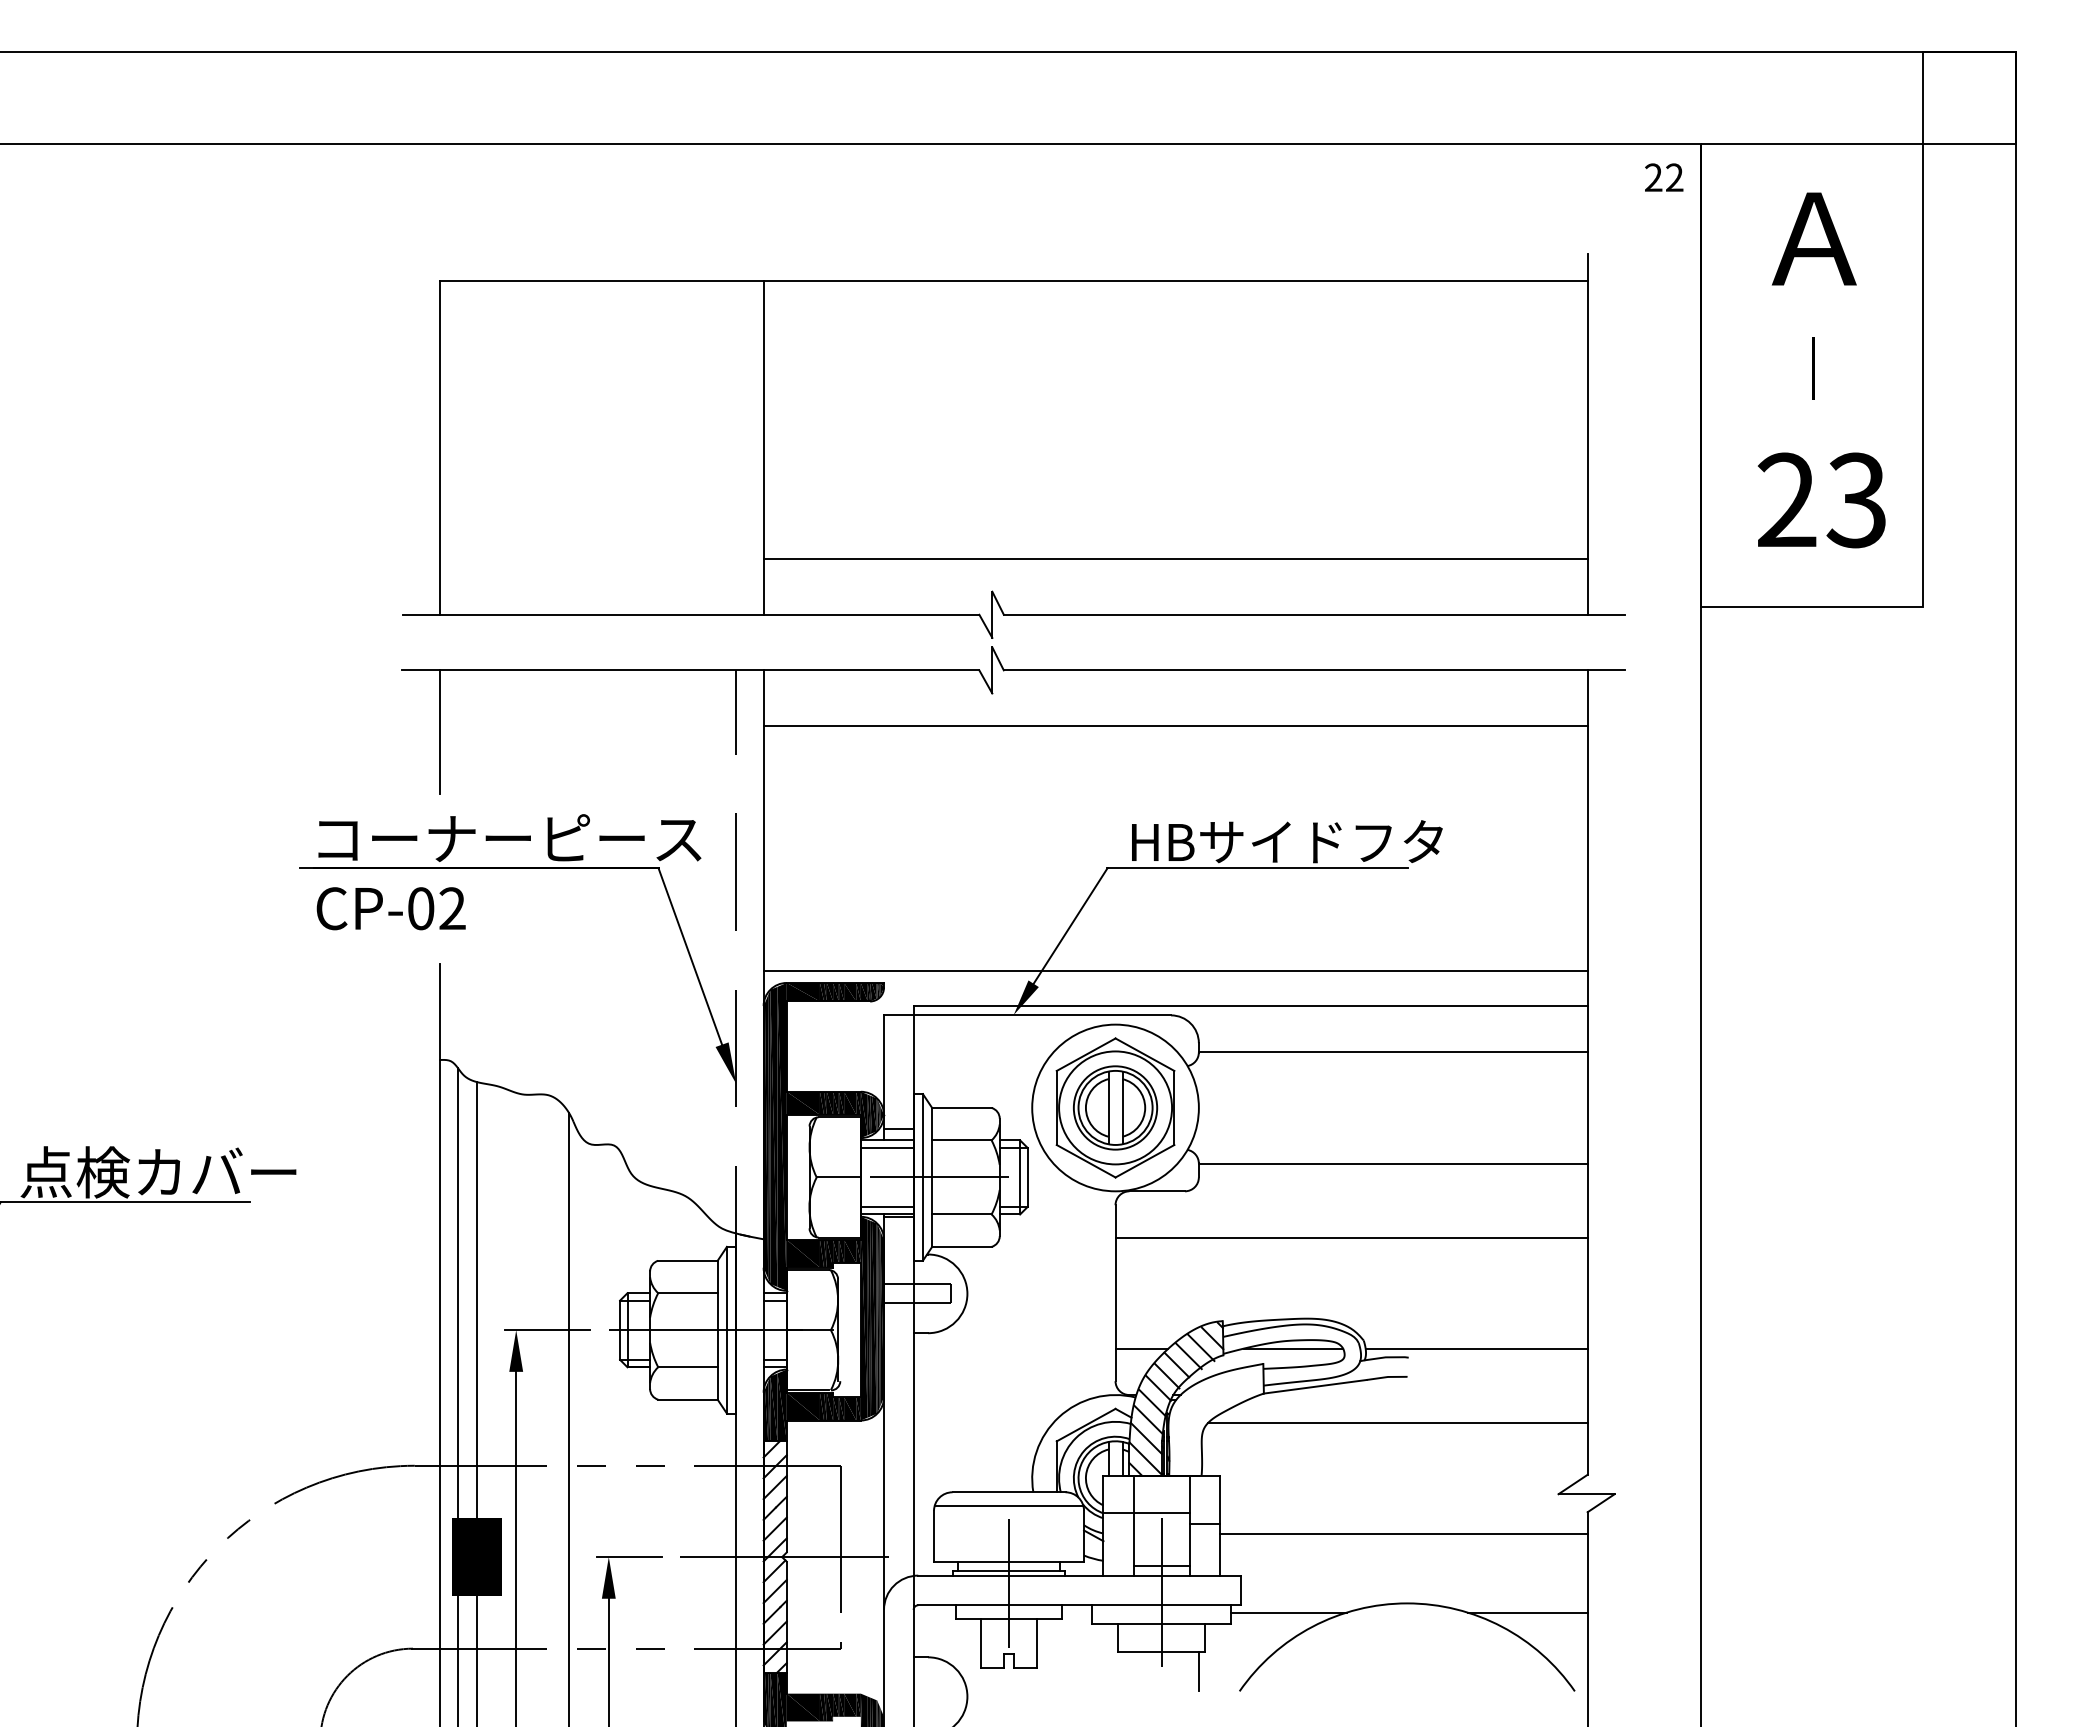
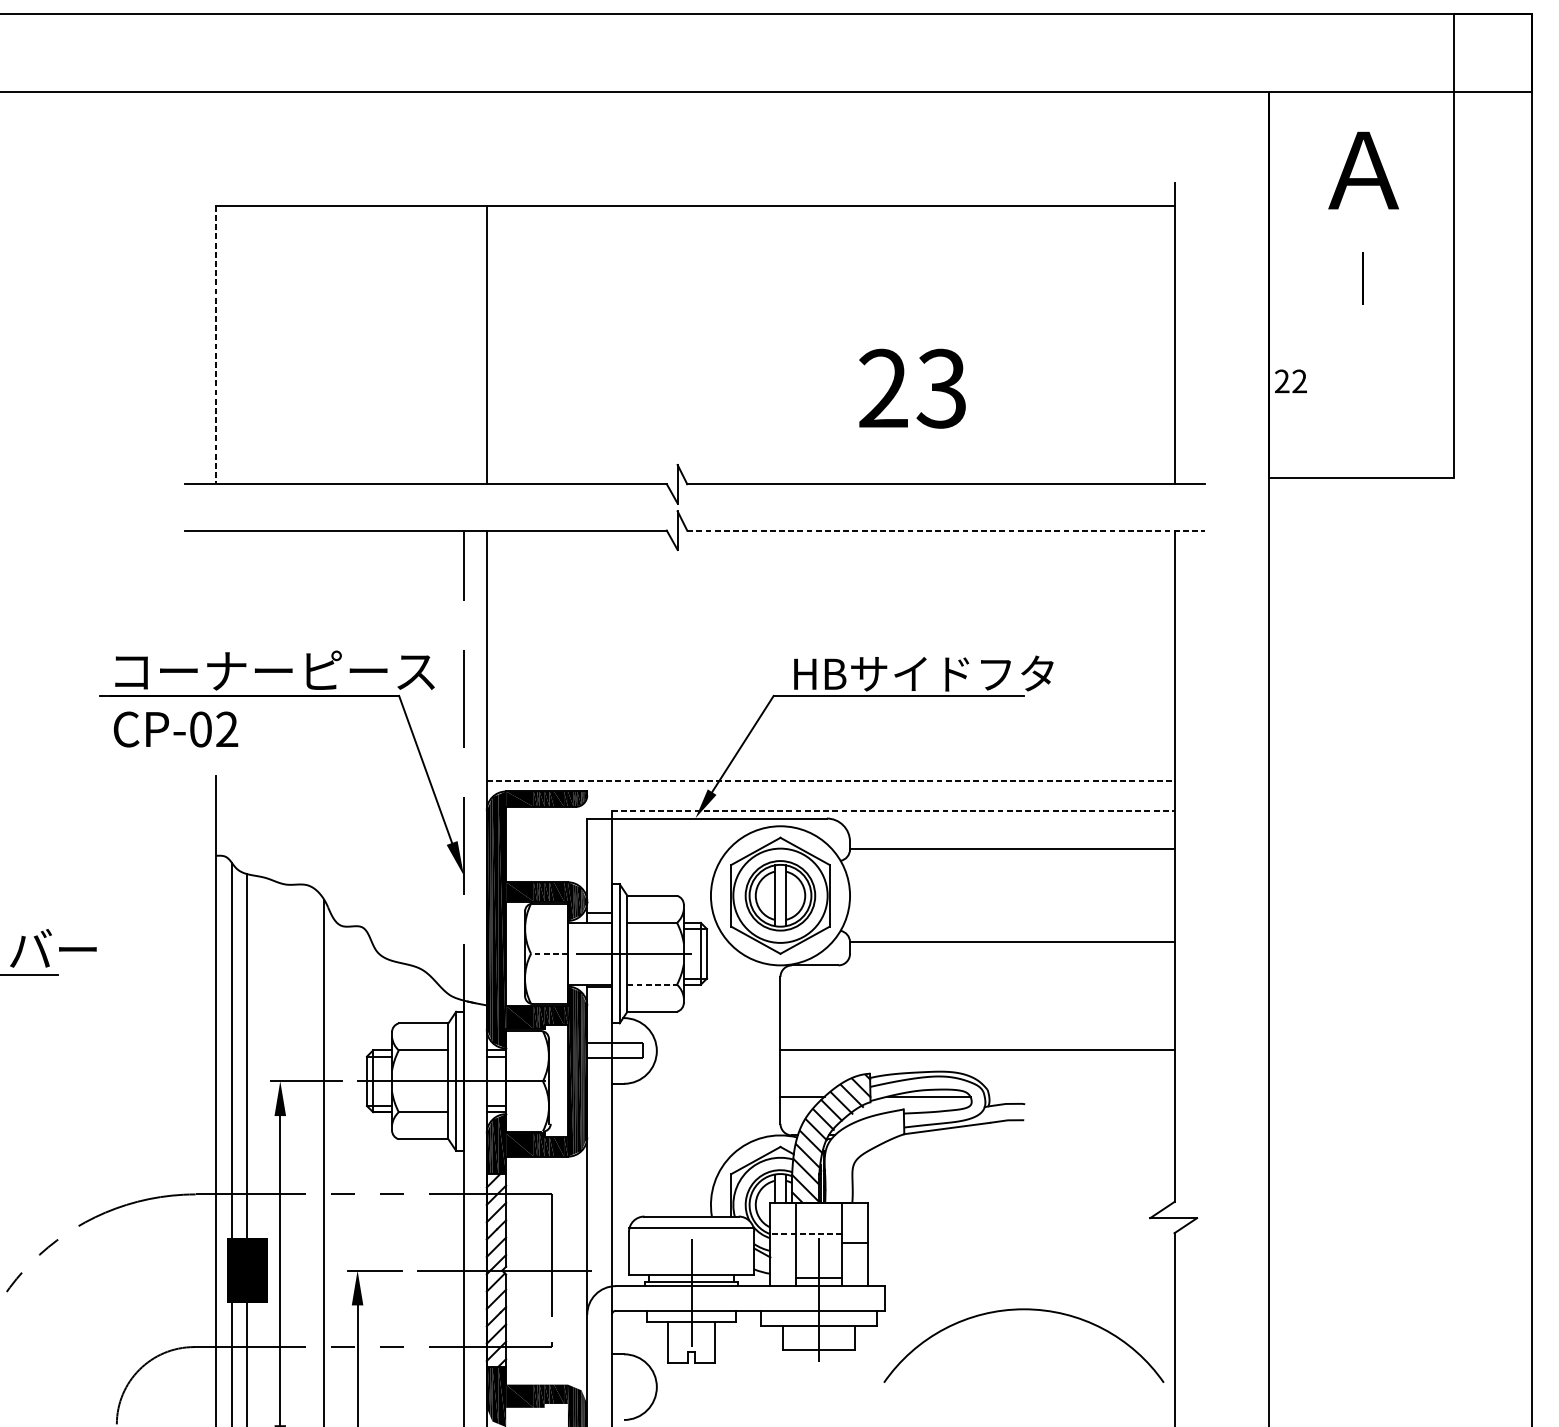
text: (1664, 177) -> (1291, 381), moved
line: (439, 448) -> (216, 345), solid -> dashed
text: (1821, 500) -> (912, 388), moved
line: (1175, 559) -> (830, 438), removed
line: (1314, 670) -> (946, 530), solid -> dashed
line: (1175, 725) -> (830, 576), removed
line: (439, 731) -> (216, 581), removed
line: (1176, 970) -> (831, 781), solid -> dashed
line: (1250, 1006) -> (893, 811), solid -> dashed
line: (886, 1147) -> (589, 928), removed
line: (838, 1177) -> (549, 953), solid -> dashed
line: (886, 1207) -> (589, 978), removed
line: (961, 1214) -> (651, 984), solid -> dashed
line: (1351, 1237) -> (977, 1049), moved
line: (1476, 1348) -> (1081, 1096), removed
line: (1397, 1422) -> (1015, 1158), removed
line: (1146, 1512) -> (806, 1233), solid -> dashed
line: (1403, 1533) -> (1020, 1250), removed
line: (1288, 1612) -> (924, 1316), removed
line: (1527, 1612) -> (1124, 1316), removed
line: (1198, 1671) -> (849, 1366), removed

